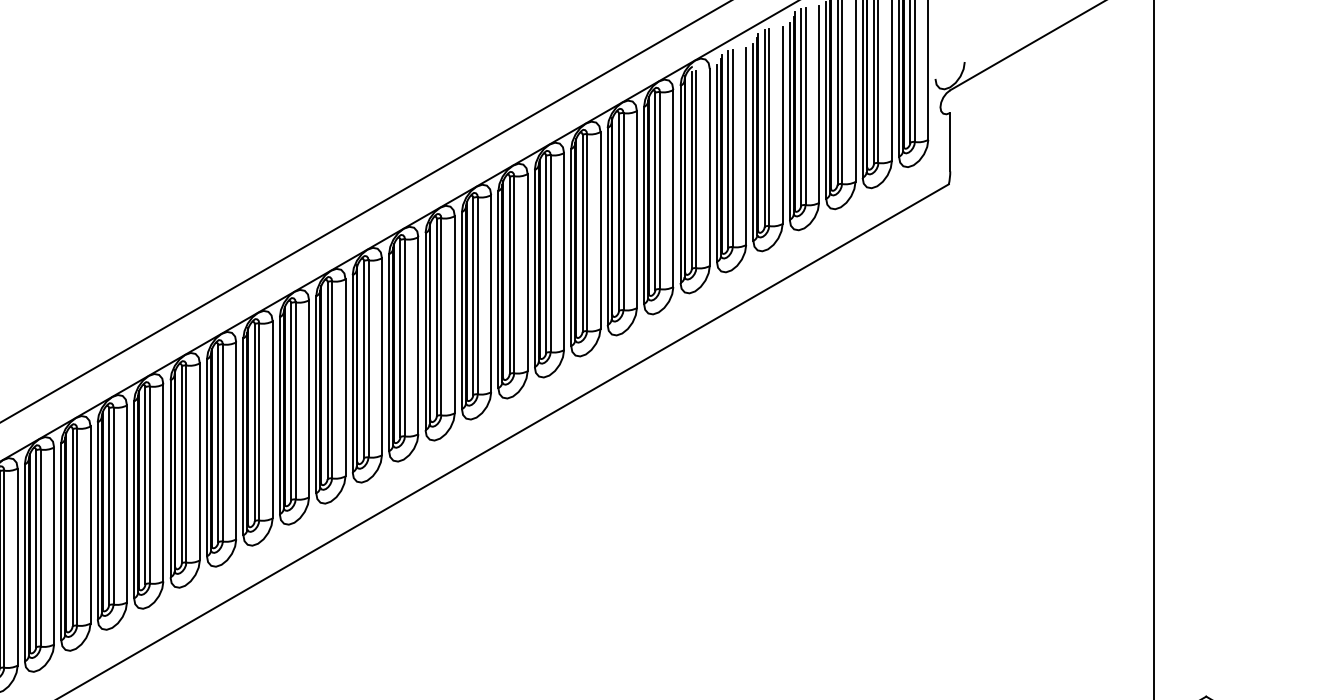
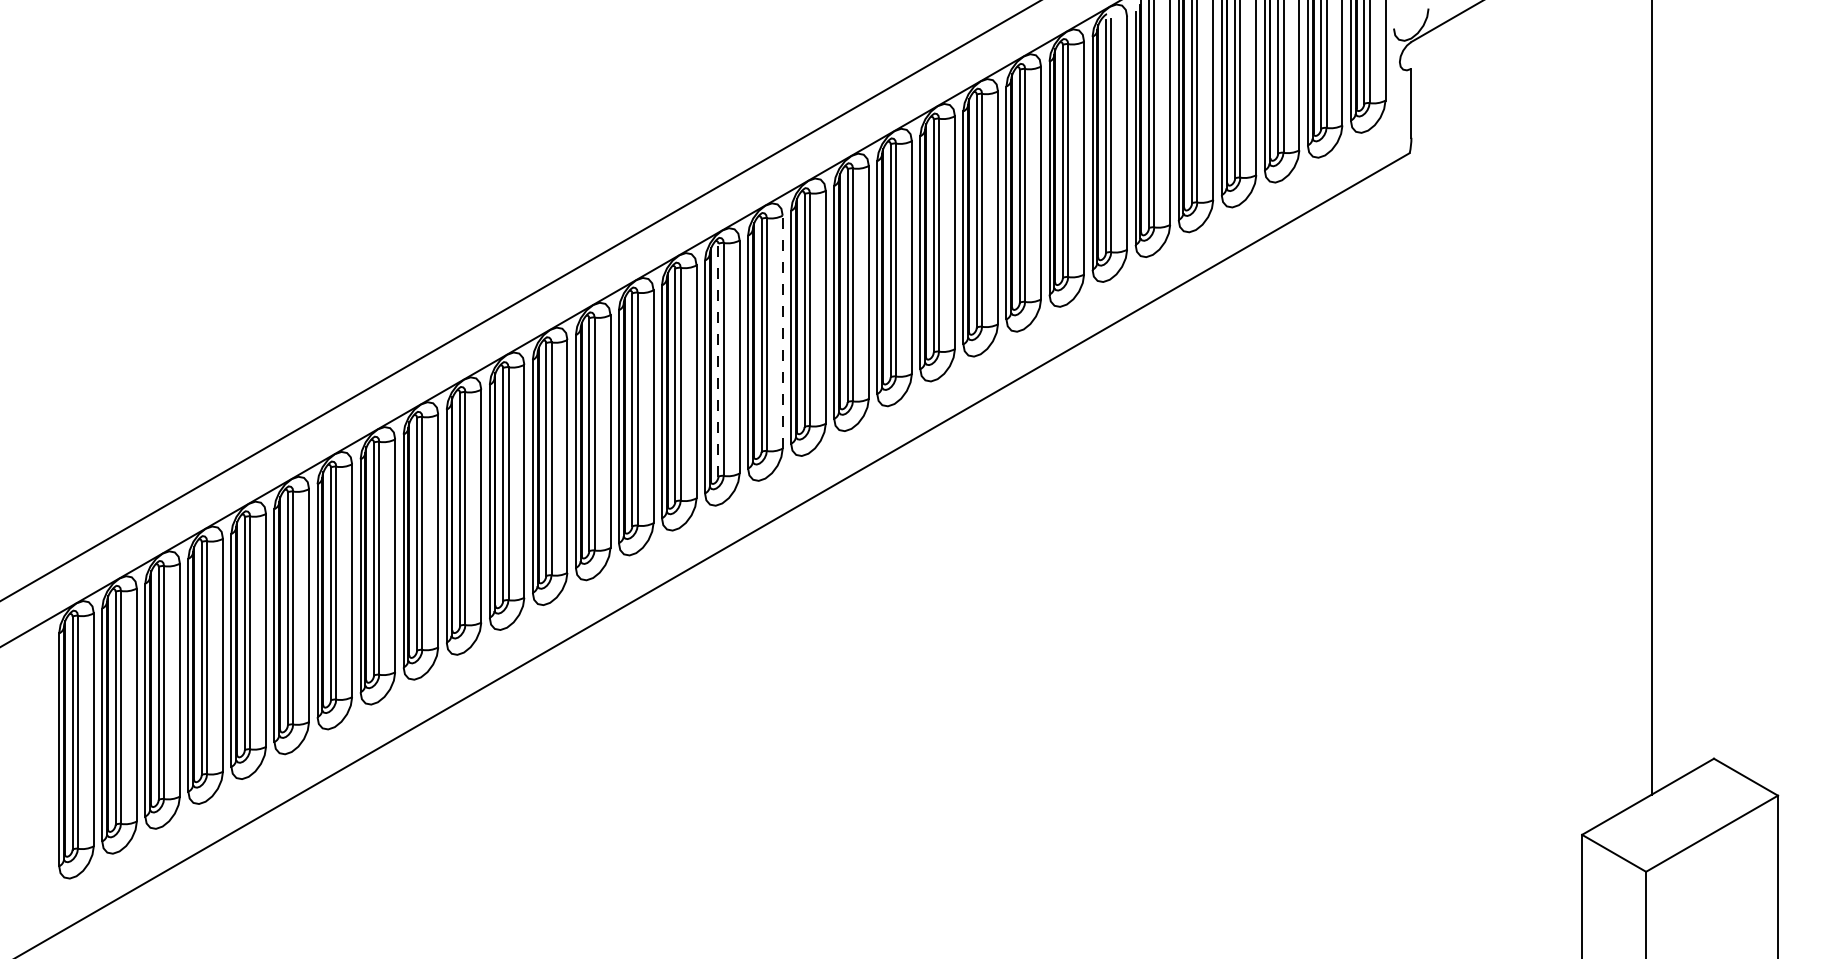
line: (418, 335) -> (782, 331), solid -> dashed
line: (364, 358) -> (718, 359), solid -> dashed

